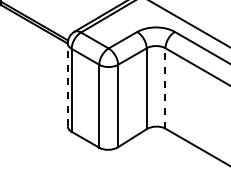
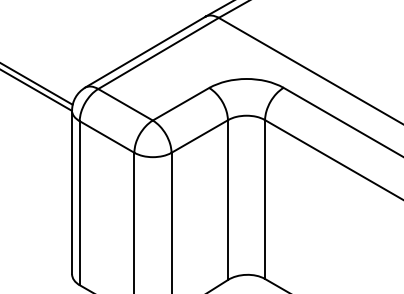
line: (67, 84) -> (71, 191), dashed -> solid
line: (165, 87) -> (265, 197), dashed -> solid

